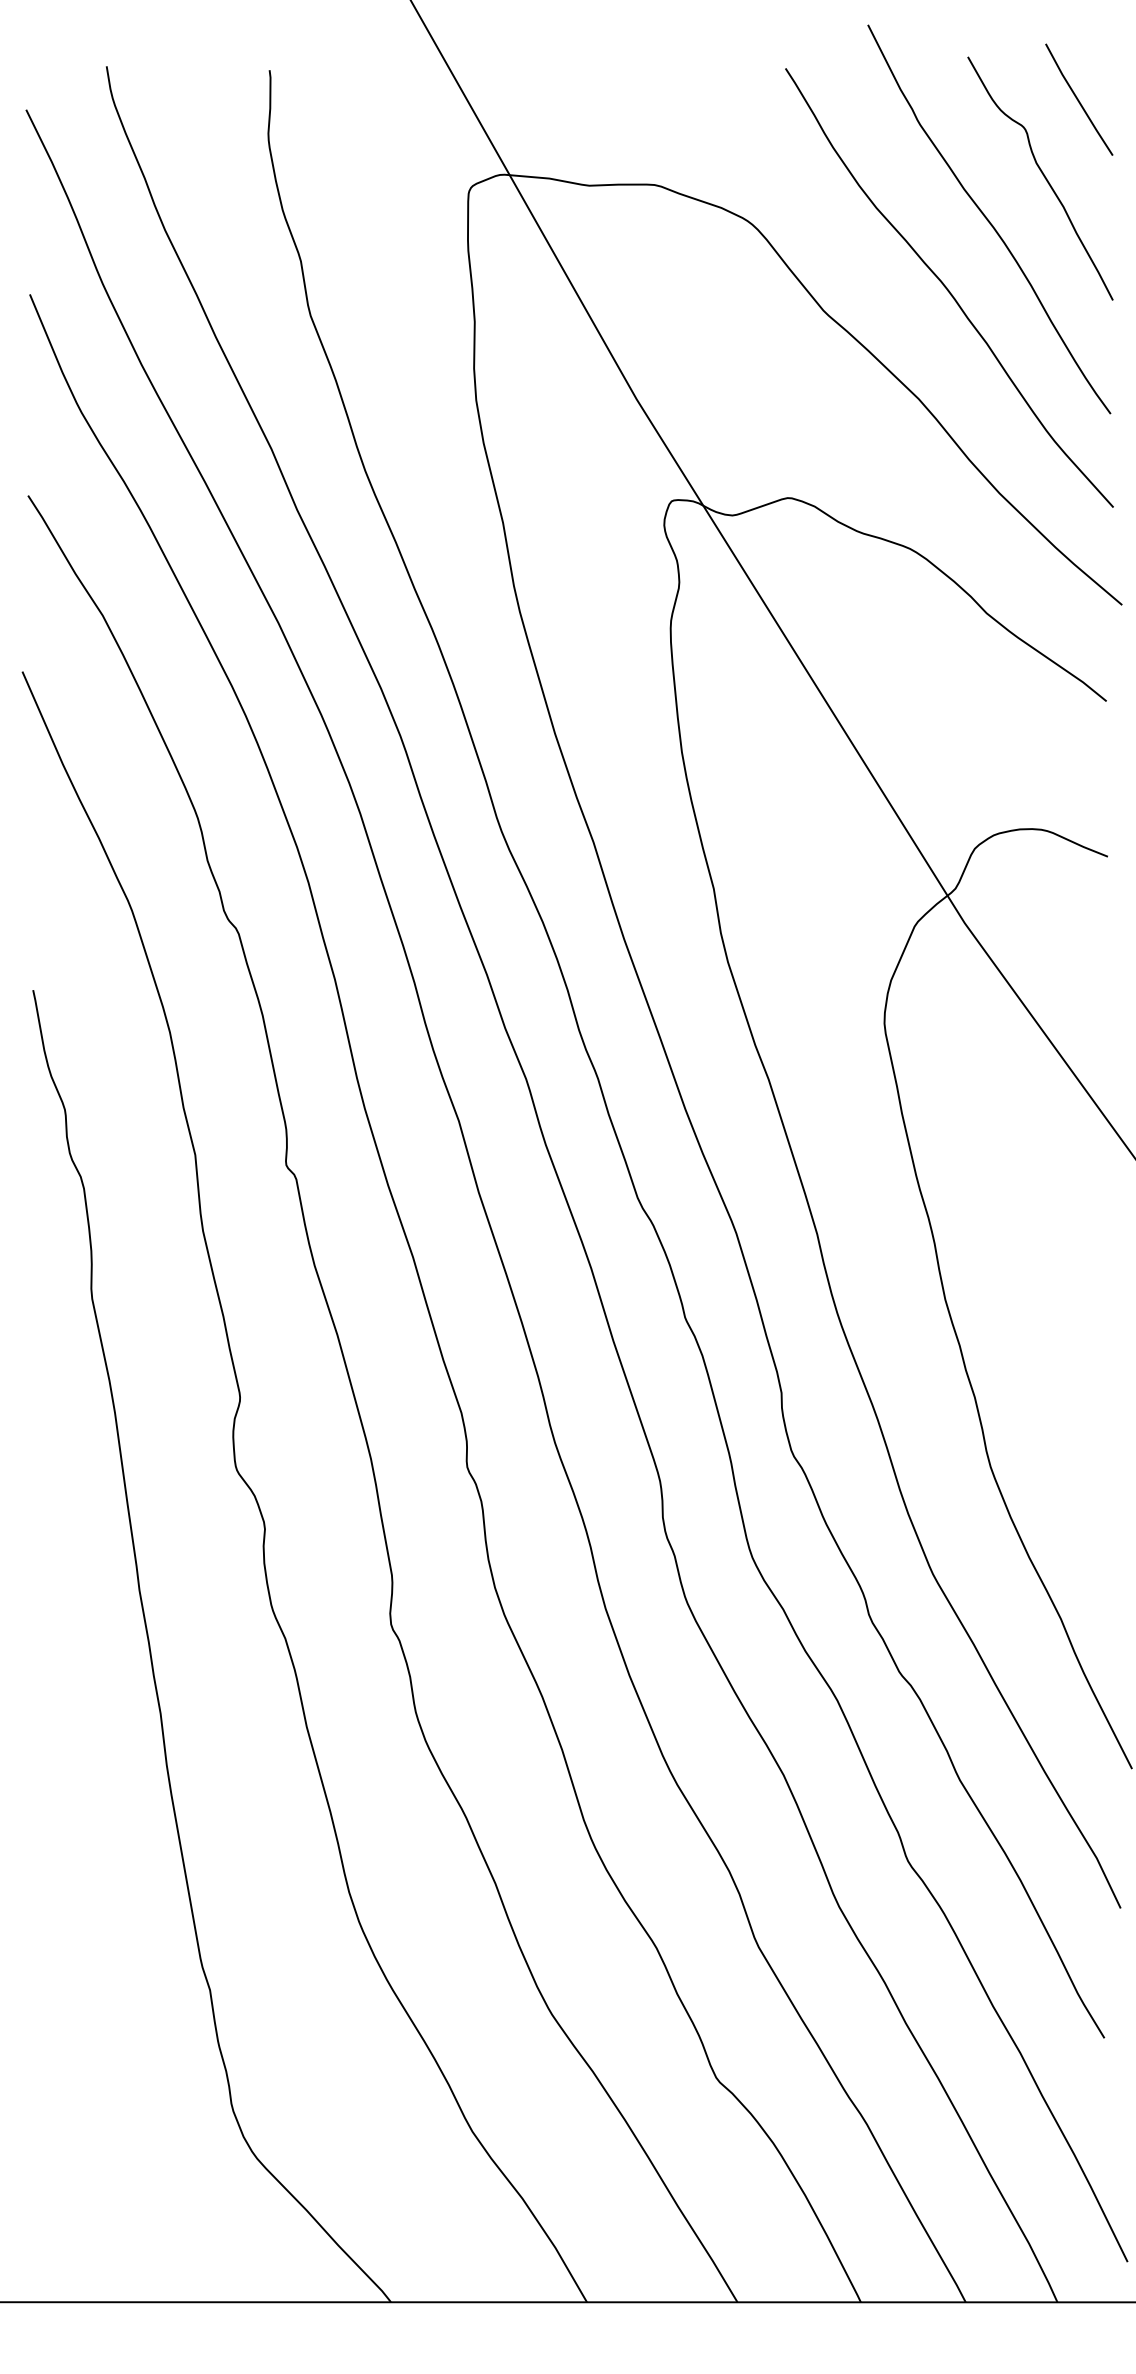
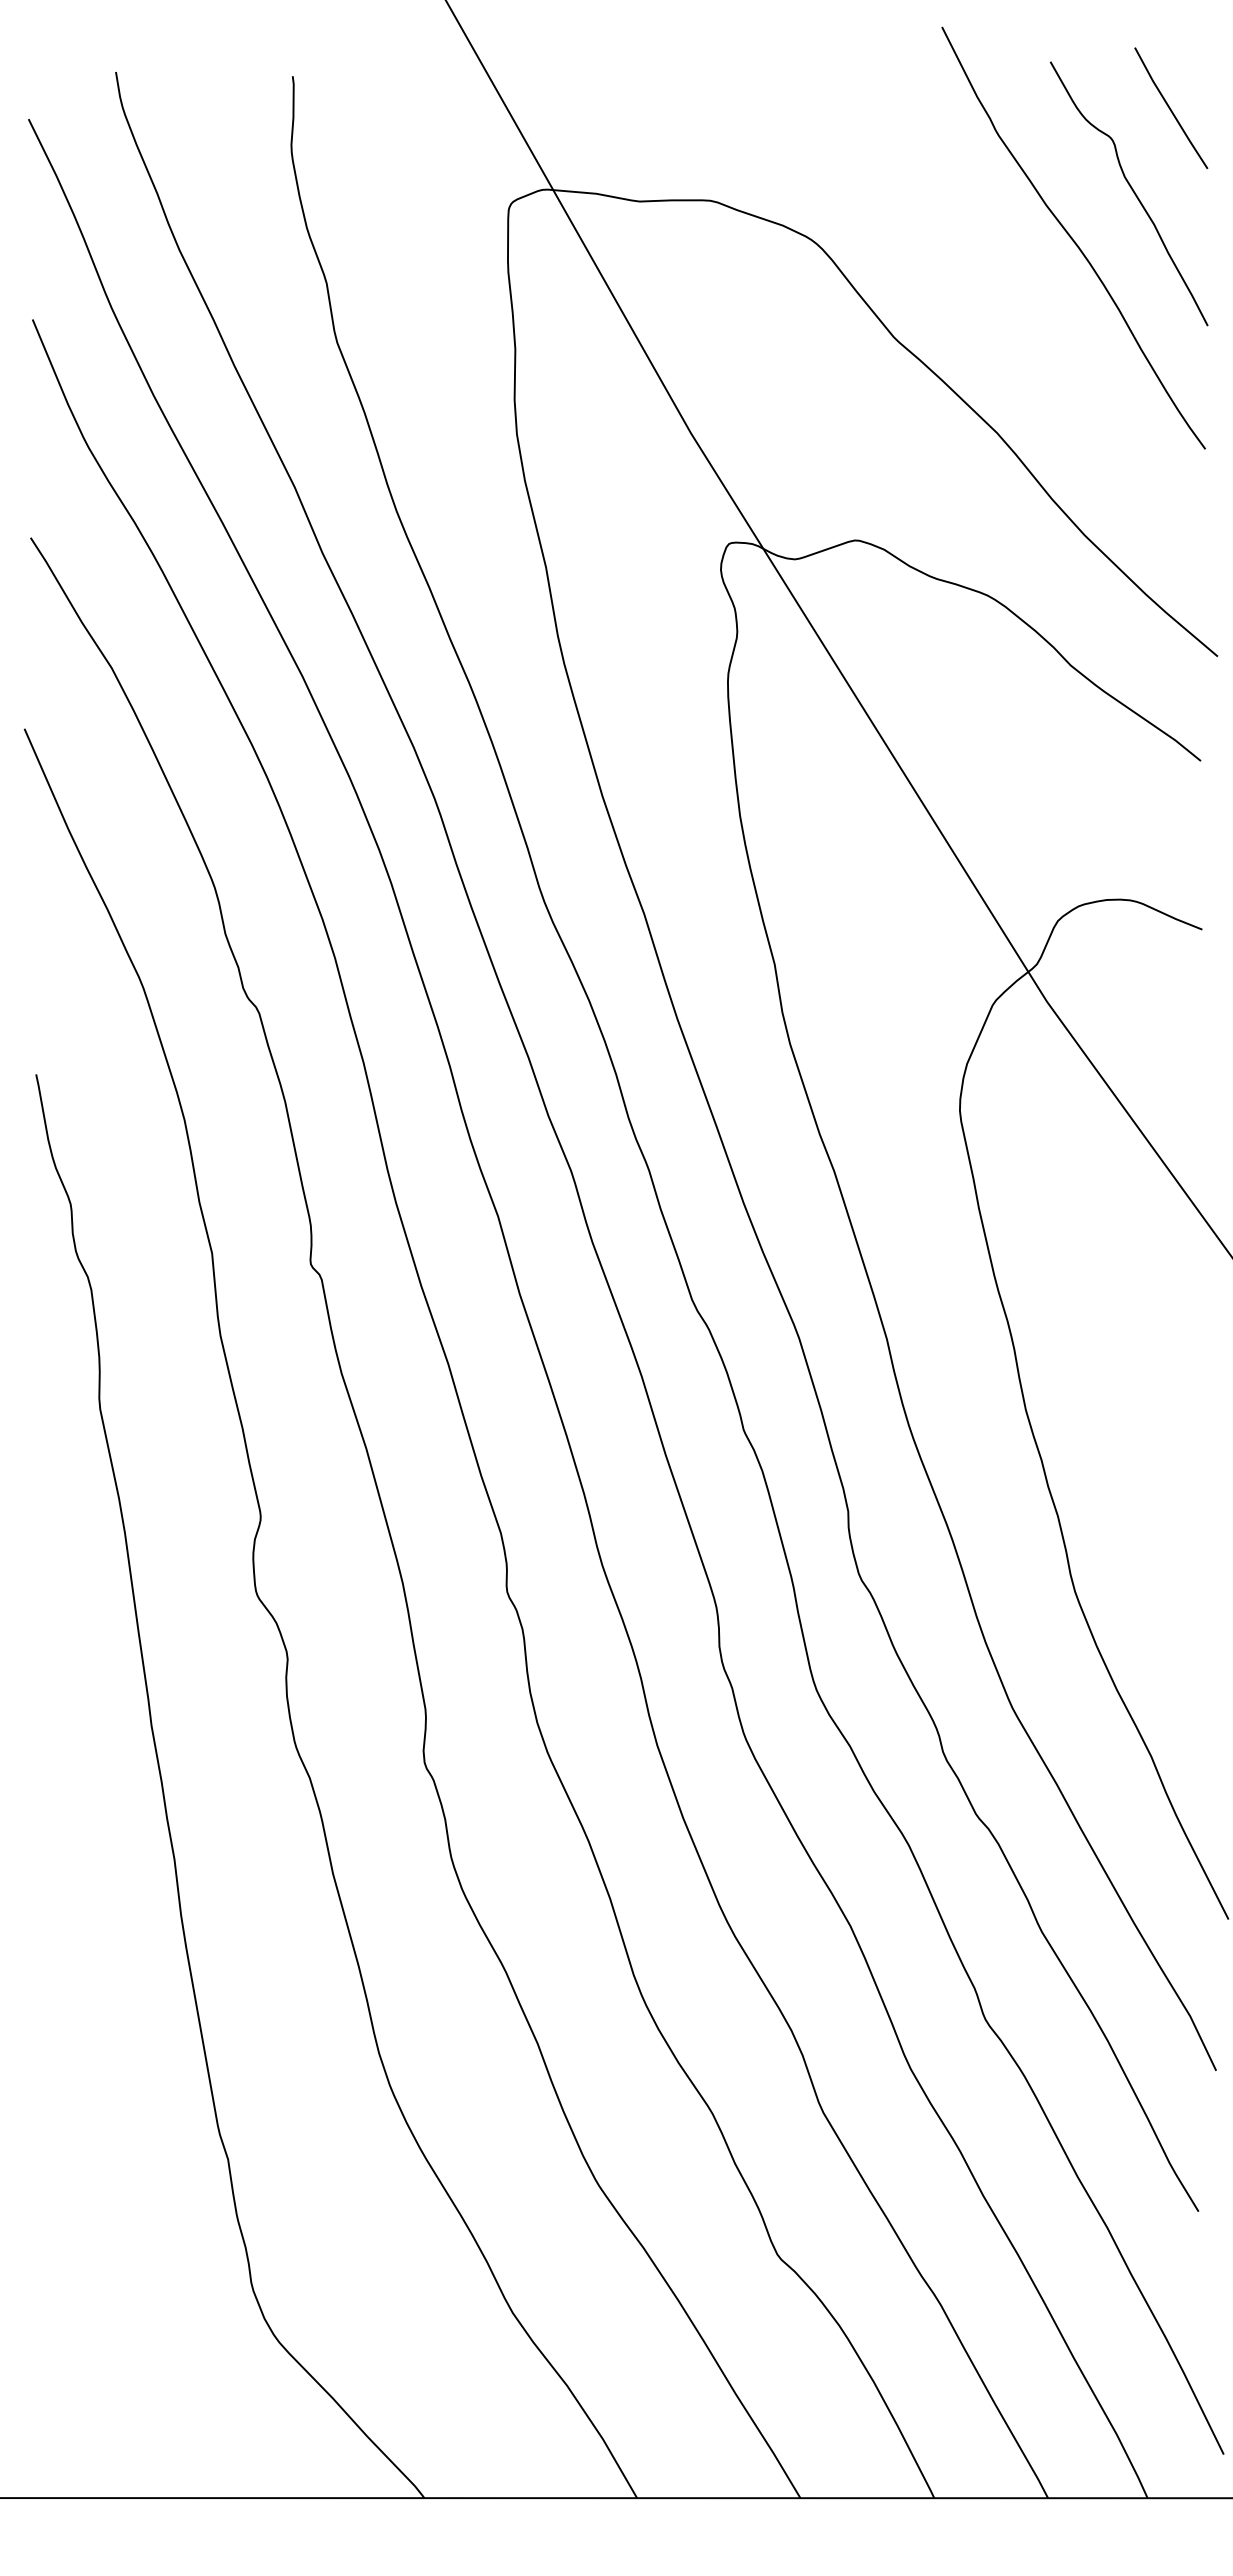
curve: (947, 287) -> (1028, 312), removed

